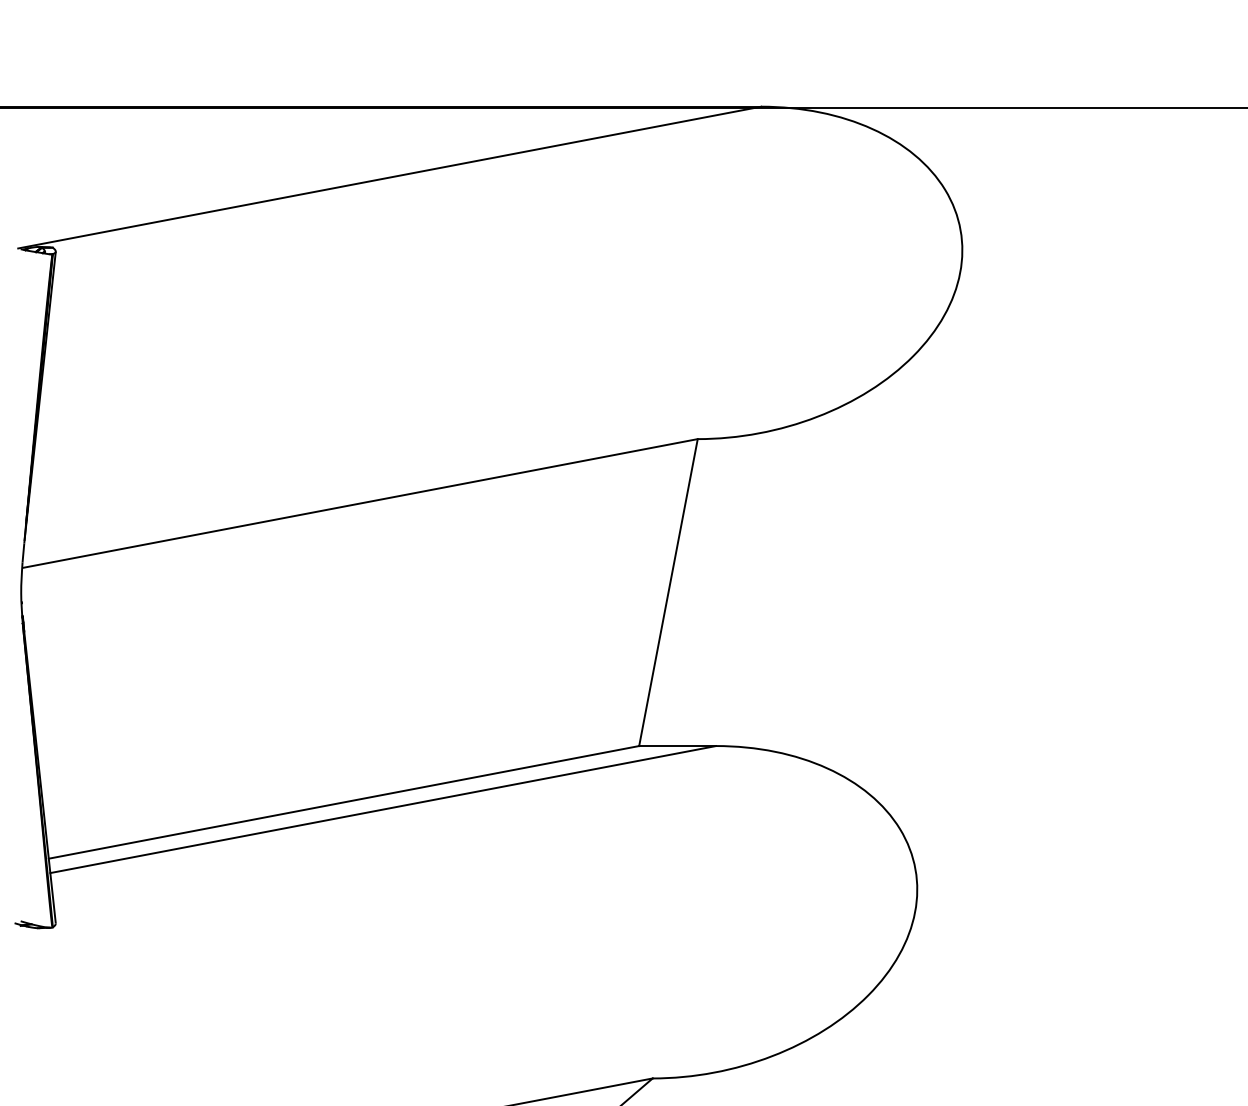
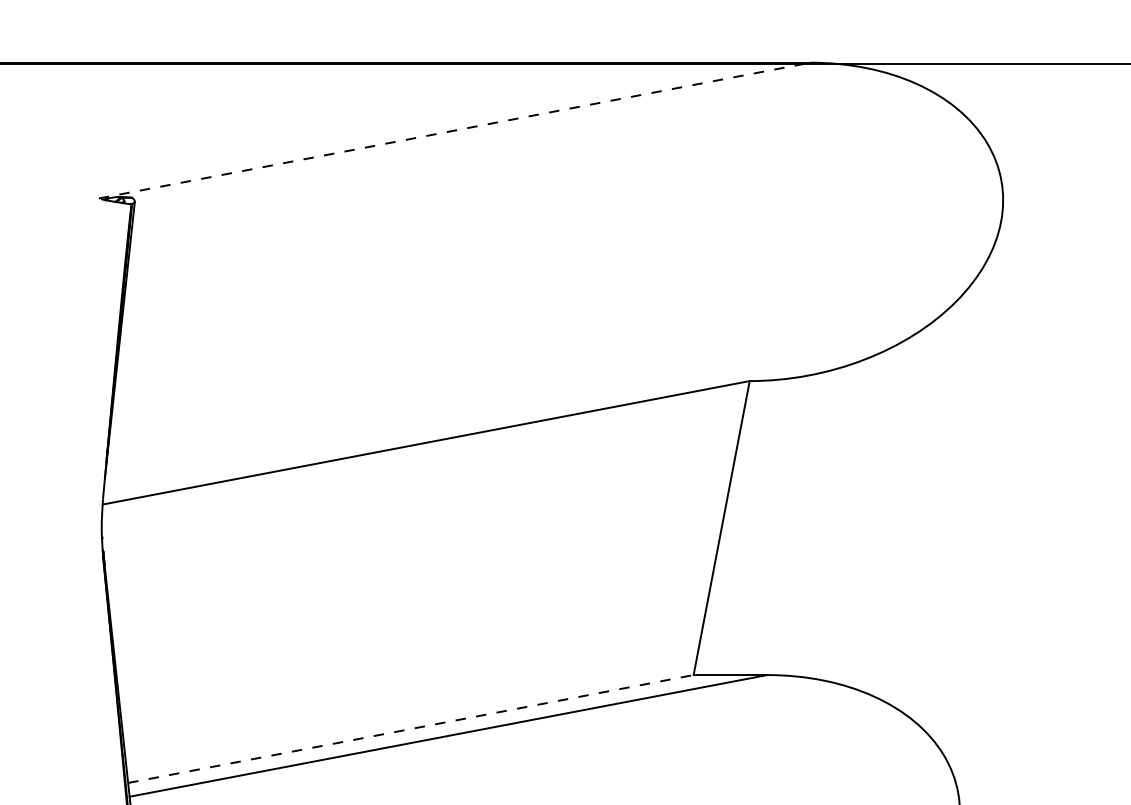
line: (390, 177) -> (455, 130), solid -> dashed
line: (344, 802) -> (411, 729), solid -> dashed

